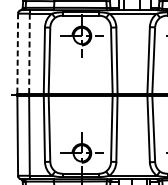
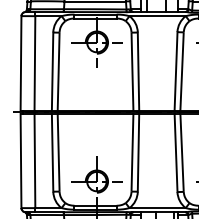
line: (18, 52) -> (21, 62), dashed -> solid
line: (29, 53) -> (34, 63), dashed -> solid

